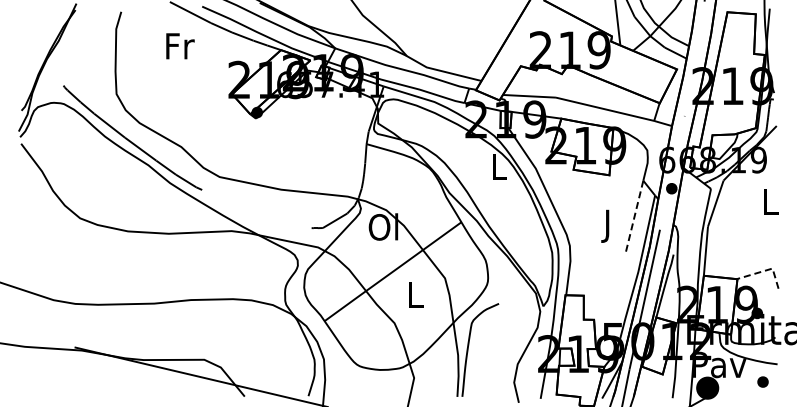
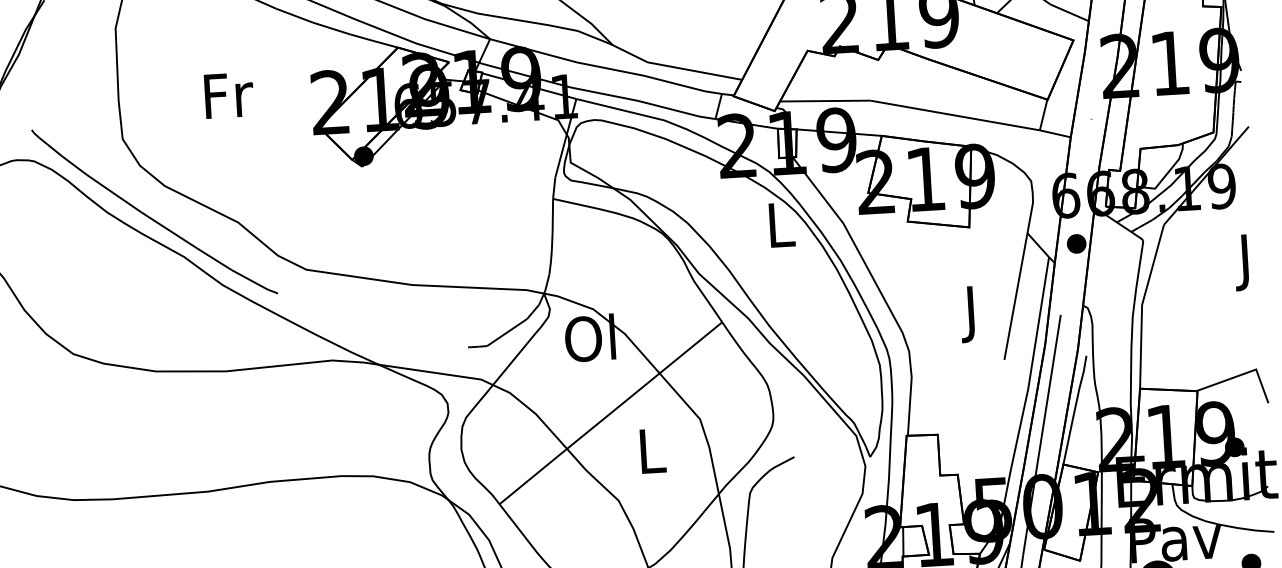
text: (180, 46) -> (229, 95), moved
text: (770, 205) -> (1246, 262), L -> J
line: (634, 217) -> (1016, 296), dashed -> solid
line: (765, 270) -> (1244, 373), dashed -> solid

